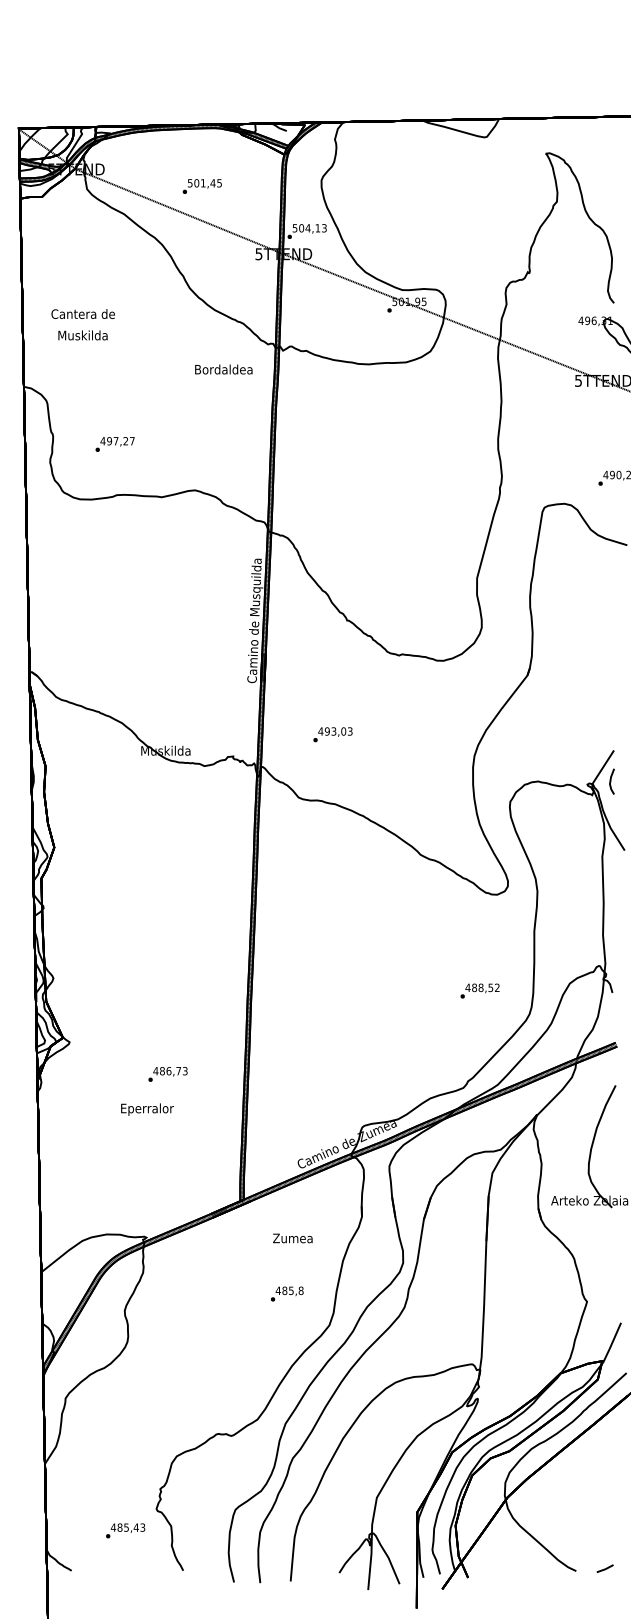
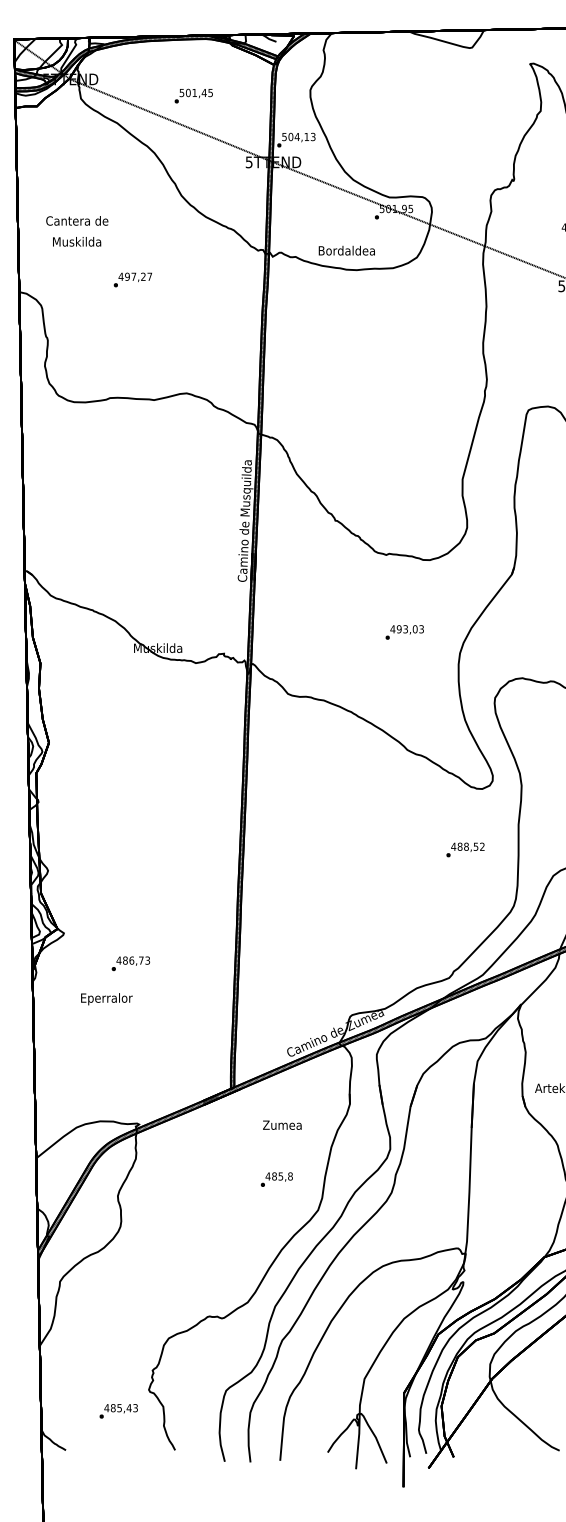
text: (223, 369) -> (346, 250), moved
text: (114, 444) -> (132, 280), moved
text: (332, 734) -> (404, 632), moved
text: (479, 990) -> (464, 849), moved
text: (167, 1074) -> (130, 963), moved
text: (147, 1109) -> (106, 999), moved

